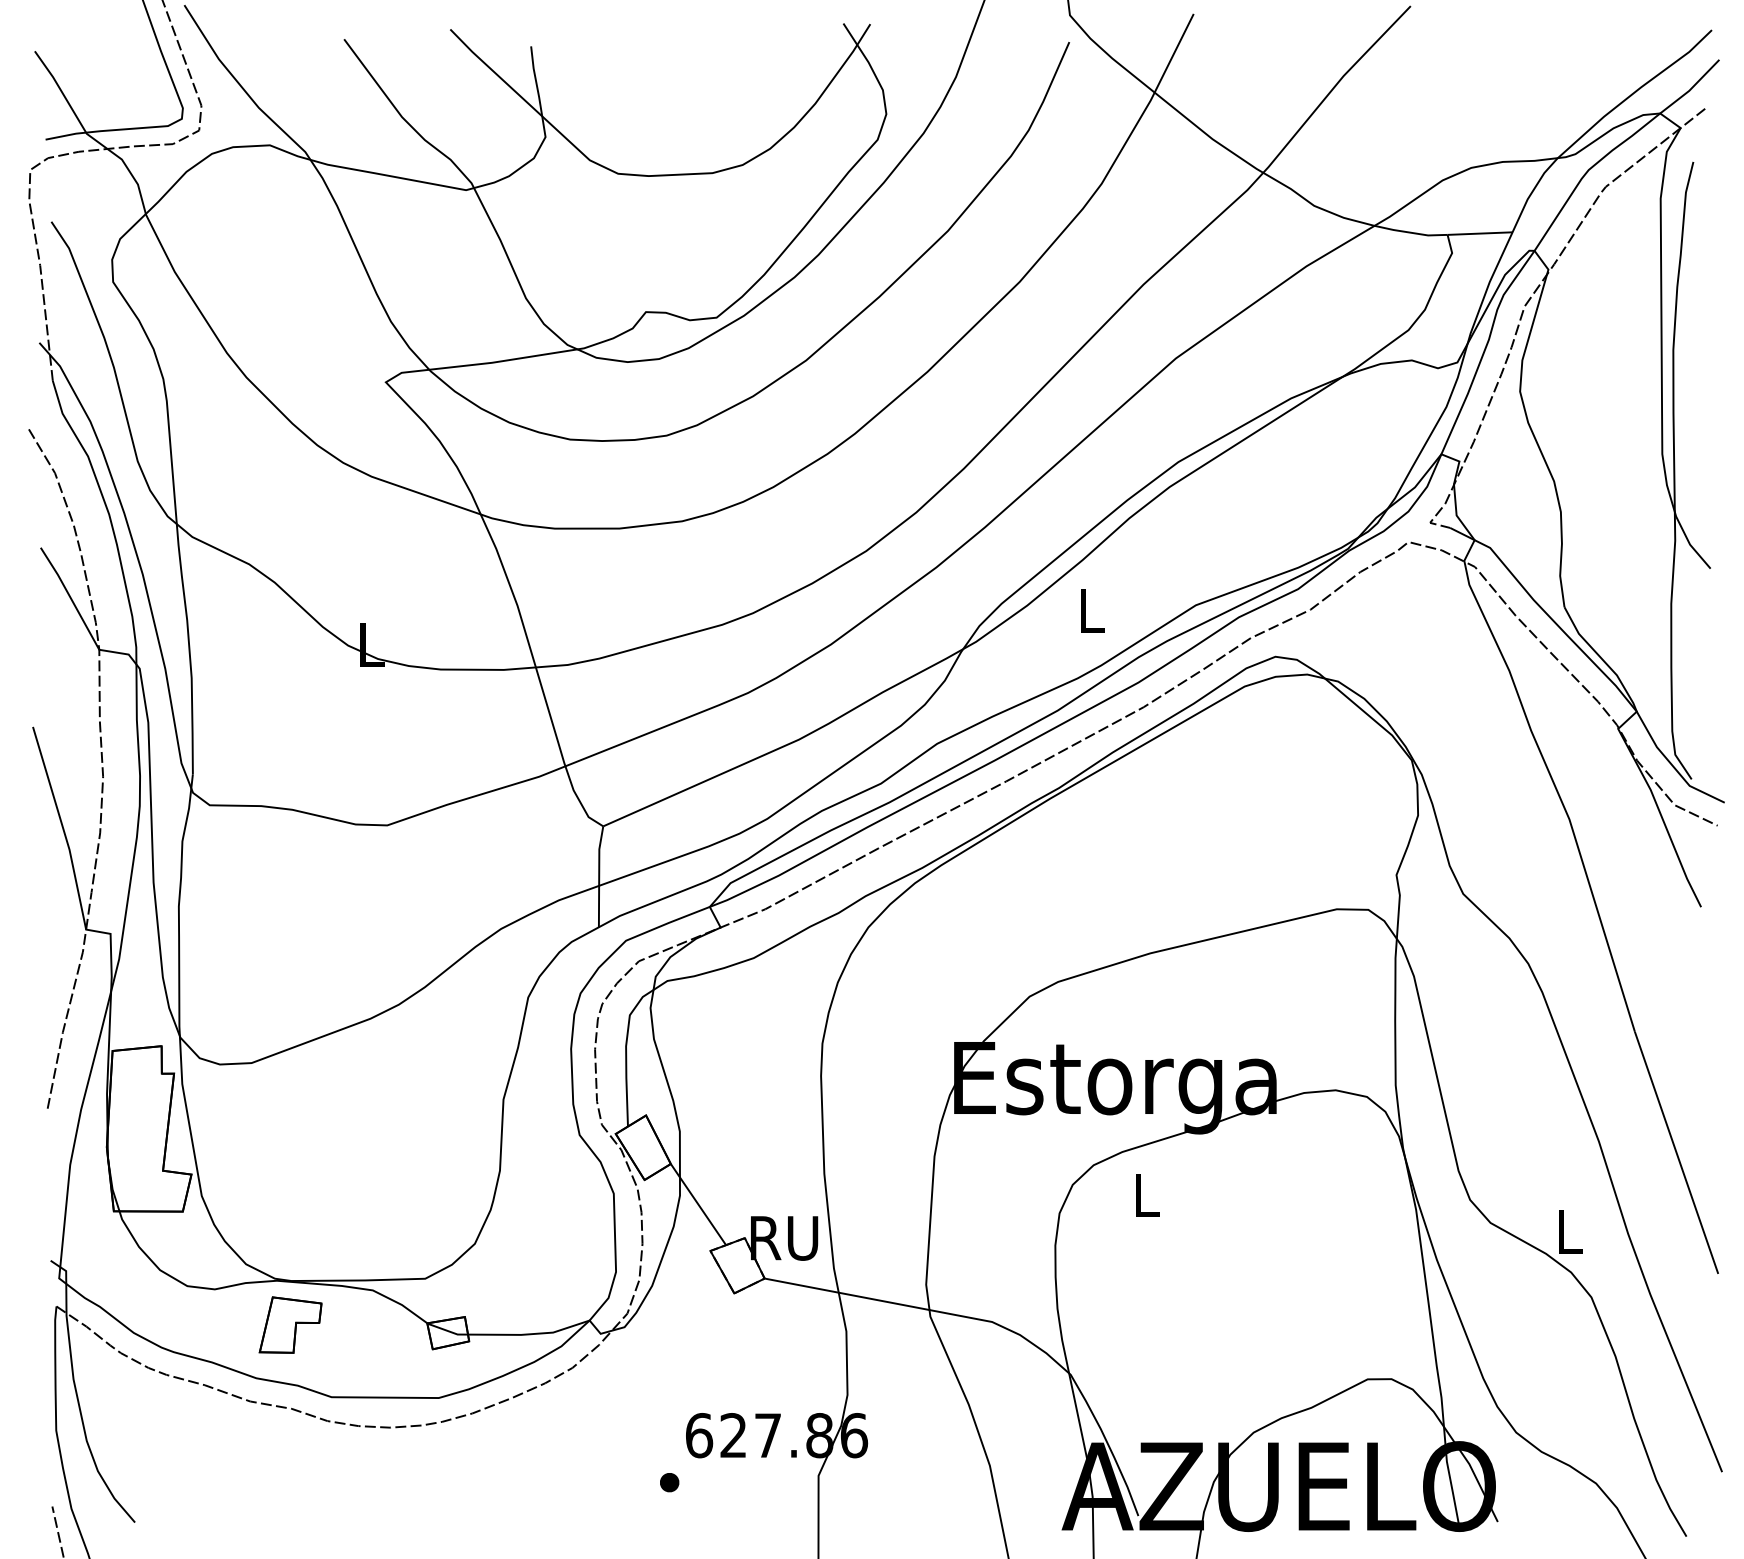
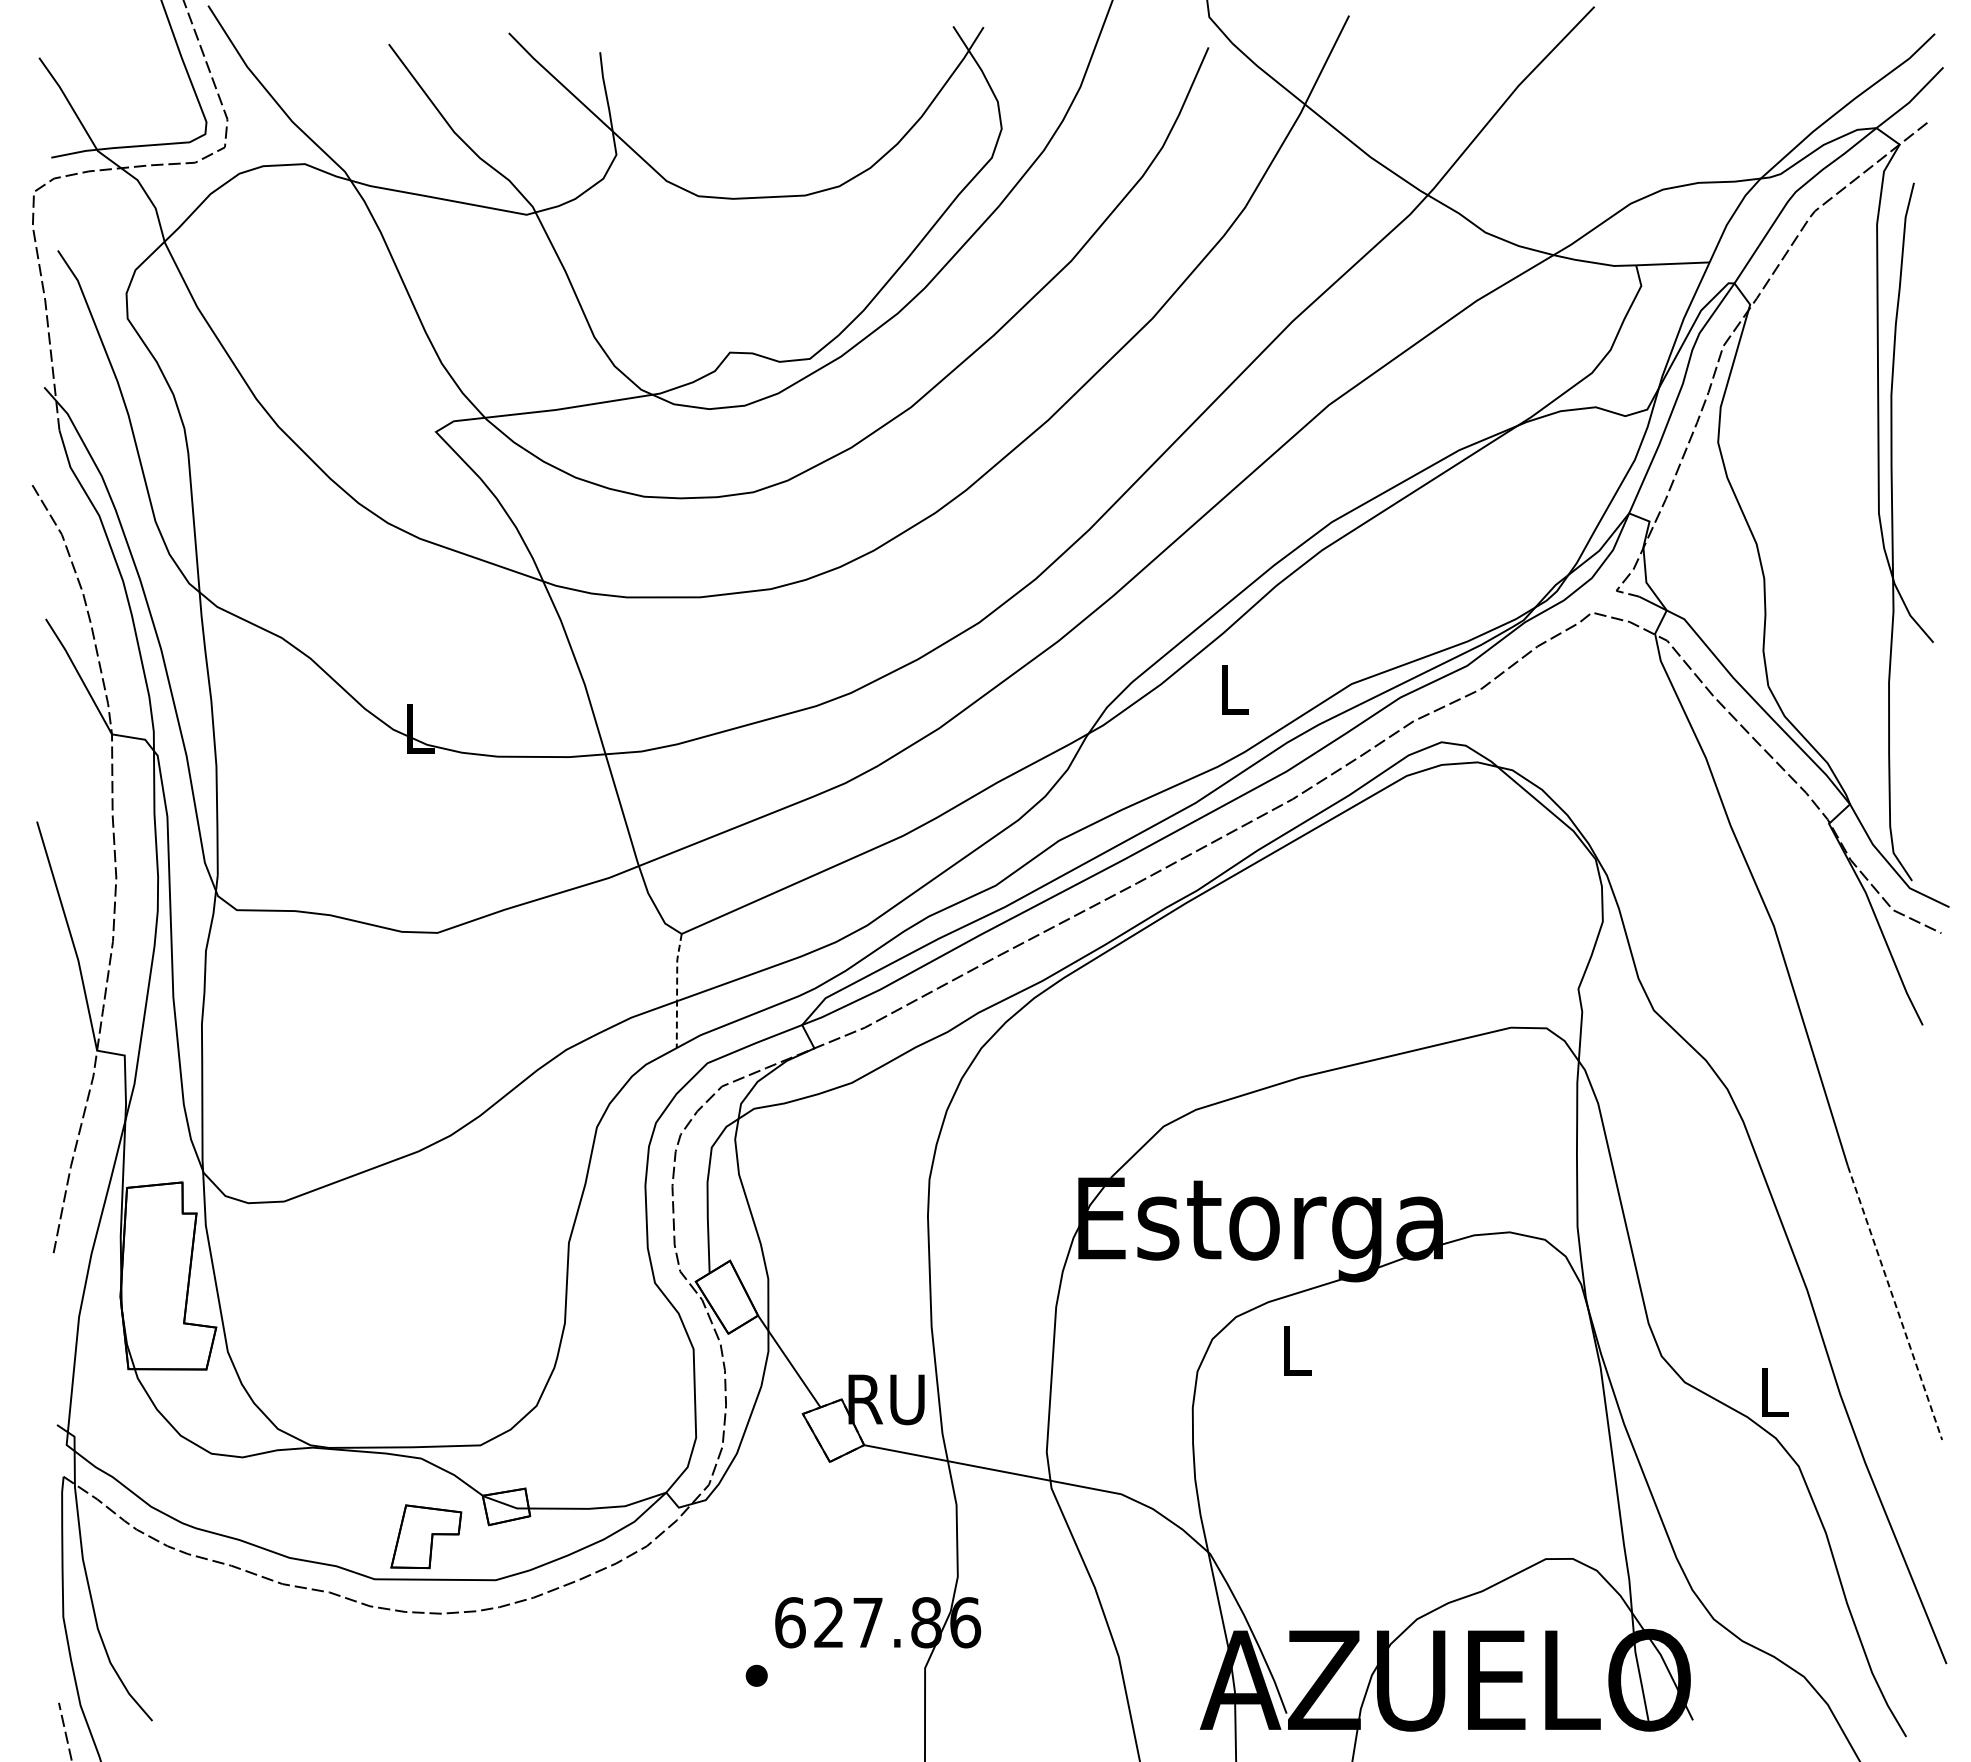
line: (599, 876) -> (677, 990), solid -> dashed
line: (1676, 1153) -> (1895, 1303), solid -> dashed
part: (290, 1324) -> (426, 1536), moved

